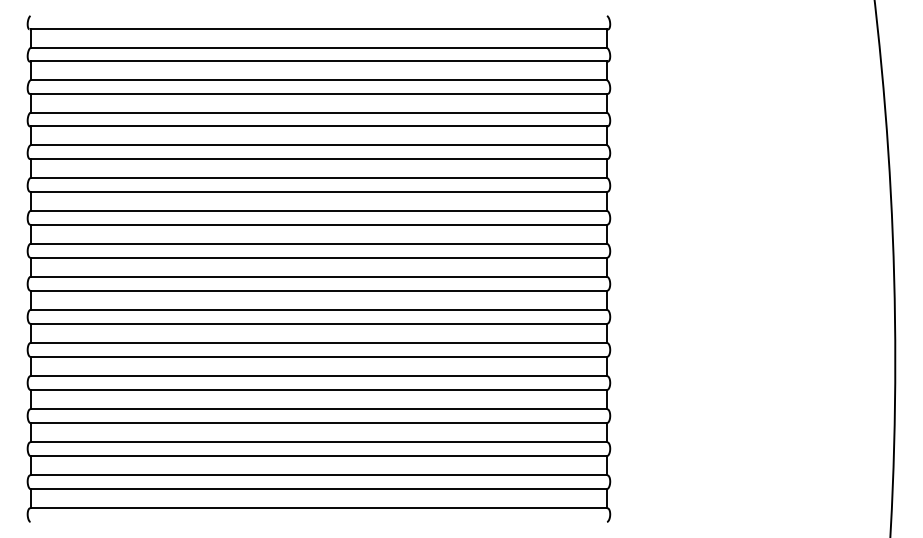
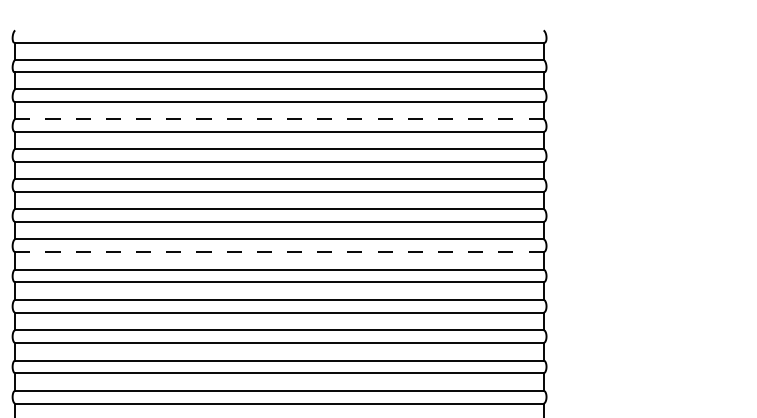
line: (318, 112) -> (279, 118), solid -> dashed
line: (319, 257) -> (280, 251), solid -> dashed

